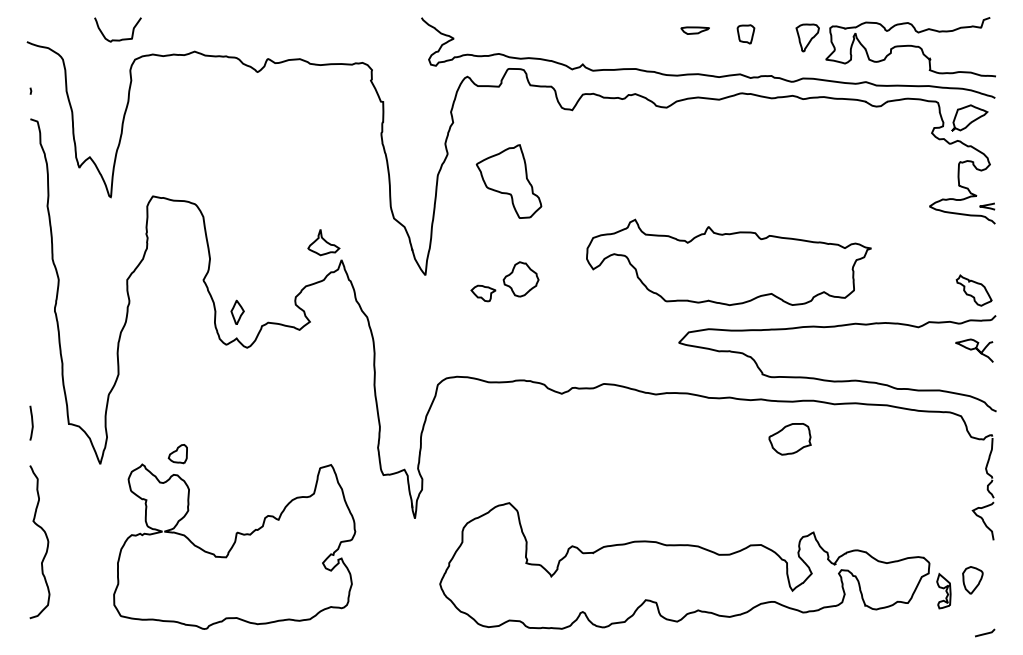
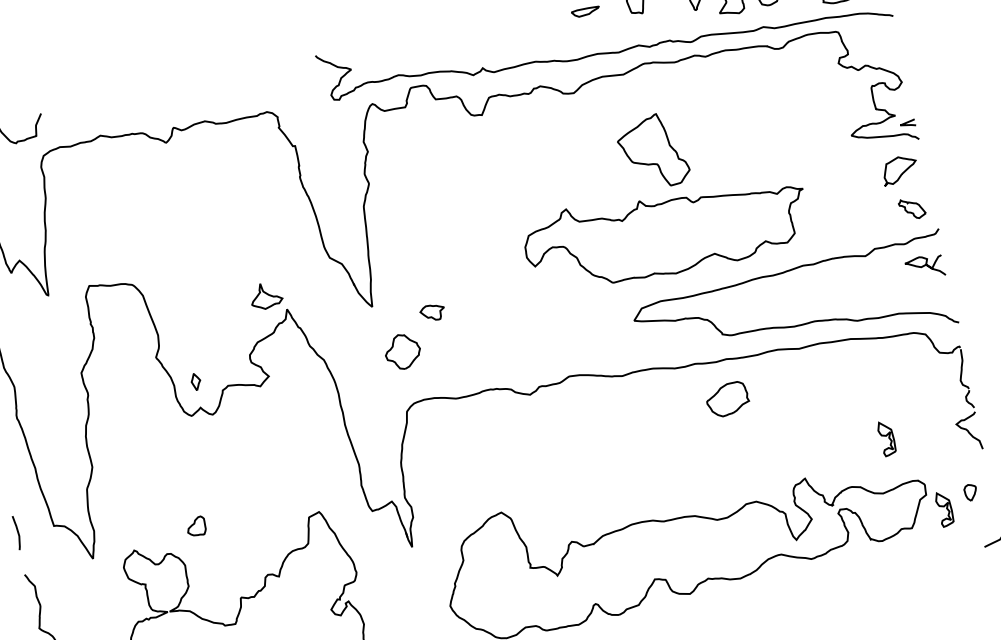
part: (969, 117) -> (899, 169), moved
part: (508, 181) -> (652, 152), moved
part: (520, 279) -> (402, 351), moved
part: (973, 290) -> (911, 208), size x0.7
part: (237, 311) -> (195, 381), size x0.7
part: (789, 439) -> (727, 399), moved
part: (177, 454) -> (195, 527), moved
part: (901, 509) -> (886, 437), added
part: (972, 580) -> (970, 492), size x0.6

